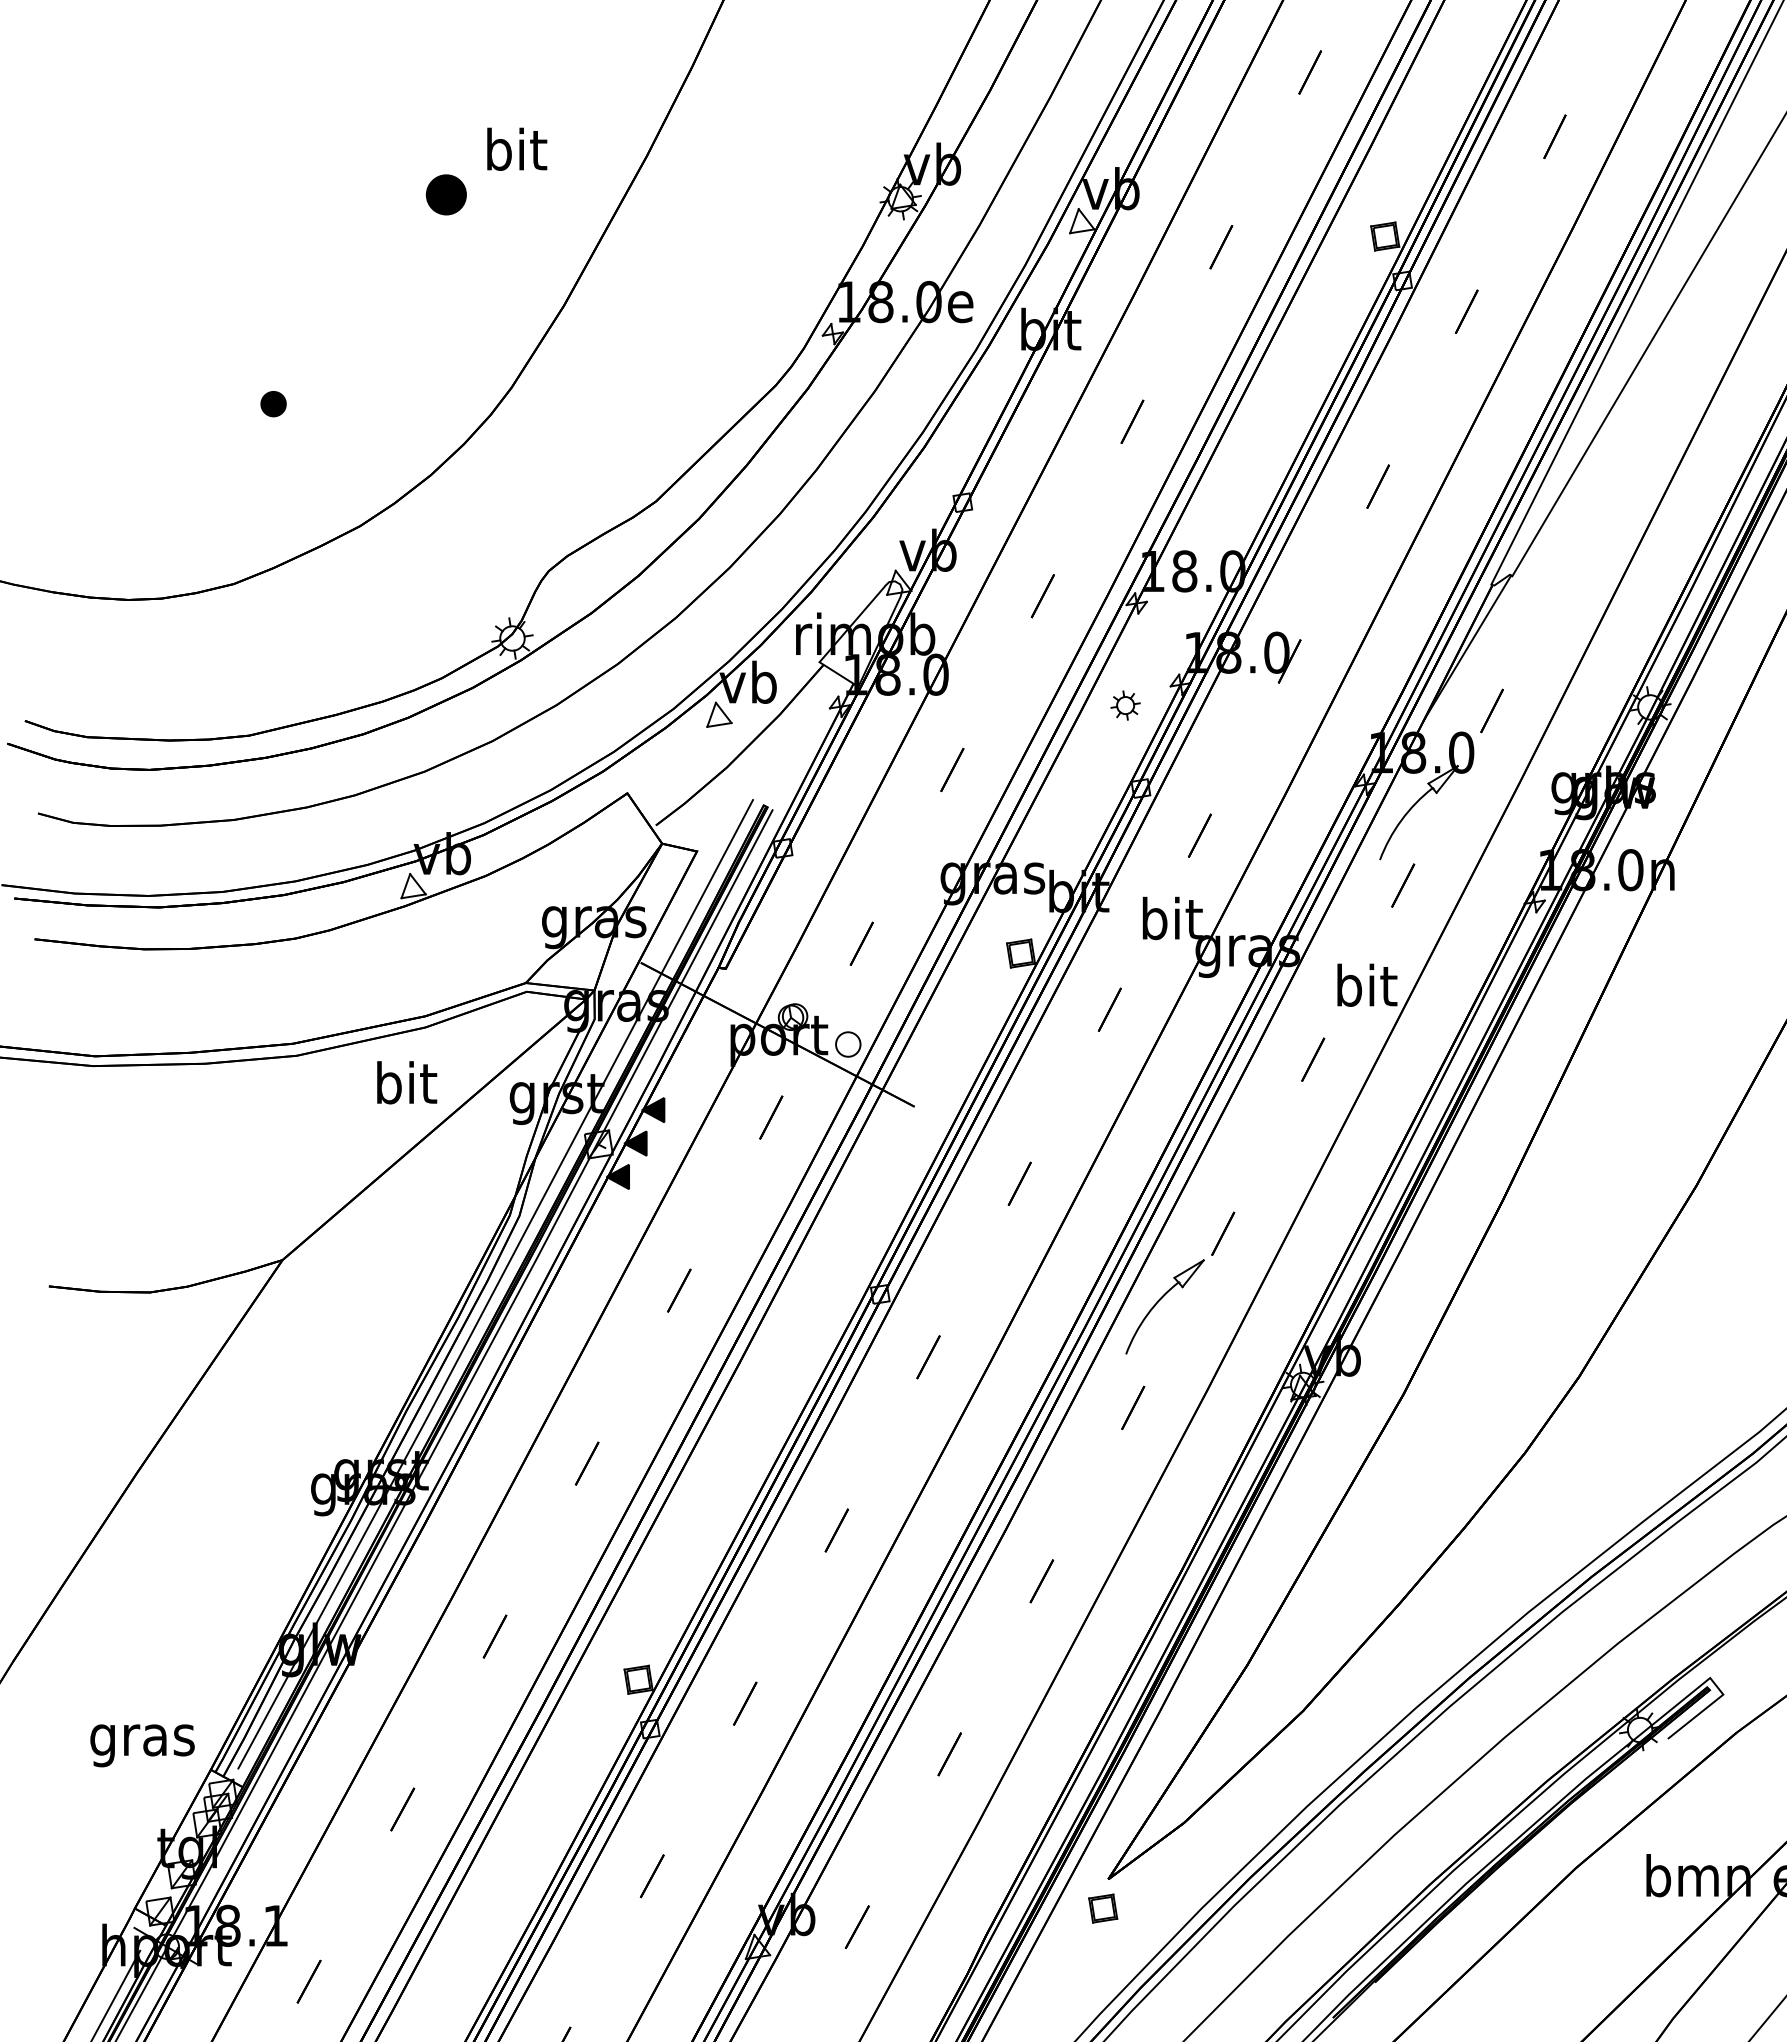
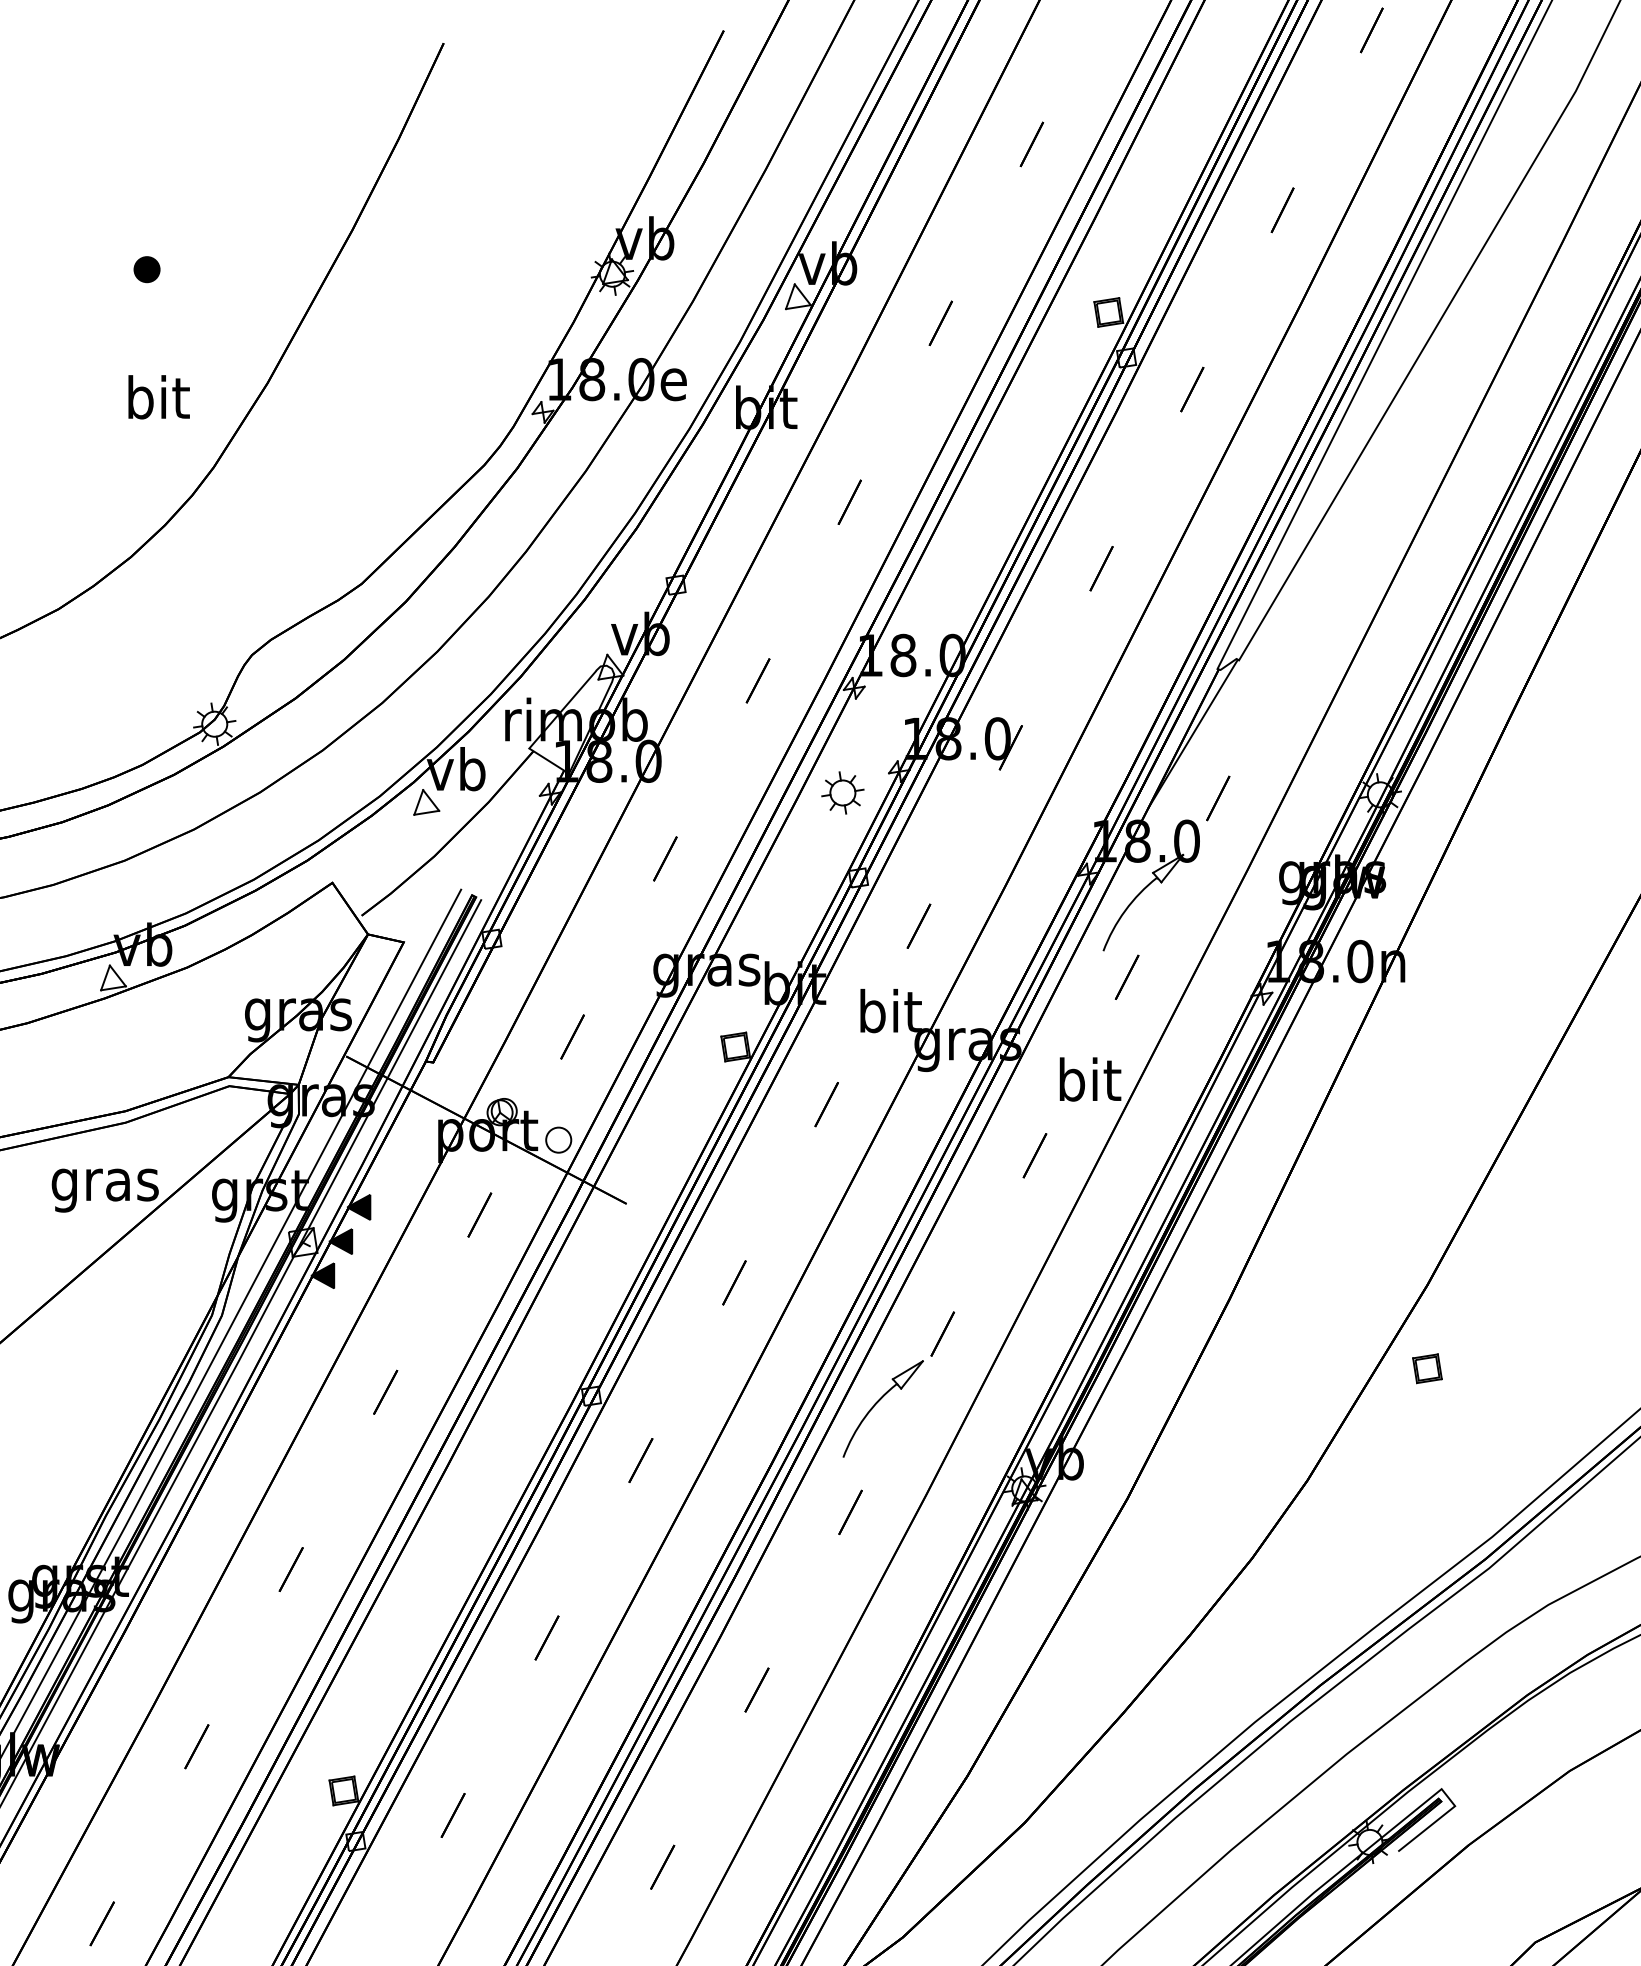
text: (517, 148) -> (159, 396), moved
part: (446, 194) -> (147, 269), size x0.62
part: (1125, 705) -> (842, 792), size x1.43
text: (405, 1088) -> (105, 1185), bit -> gras
part: (1696, 1267) -> (1427, 1368), added

